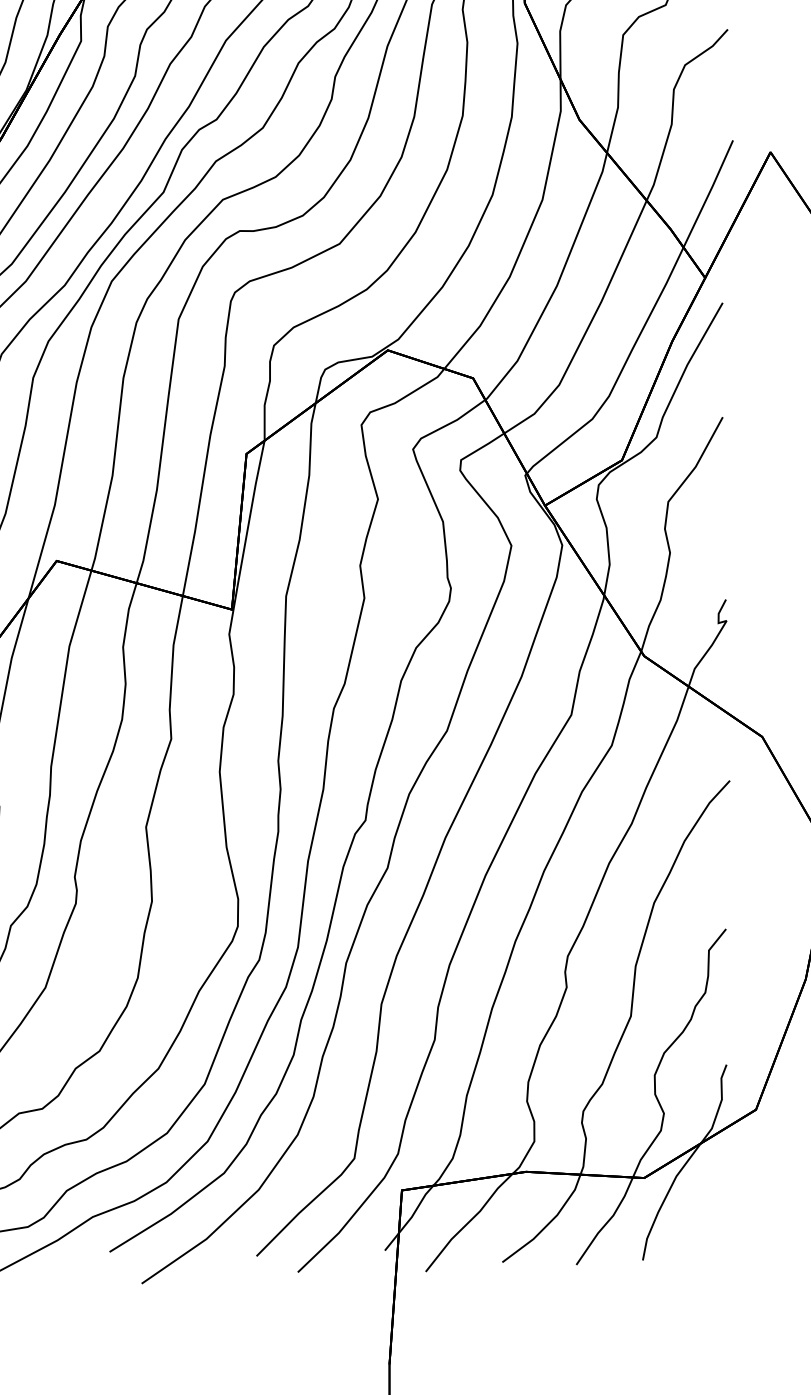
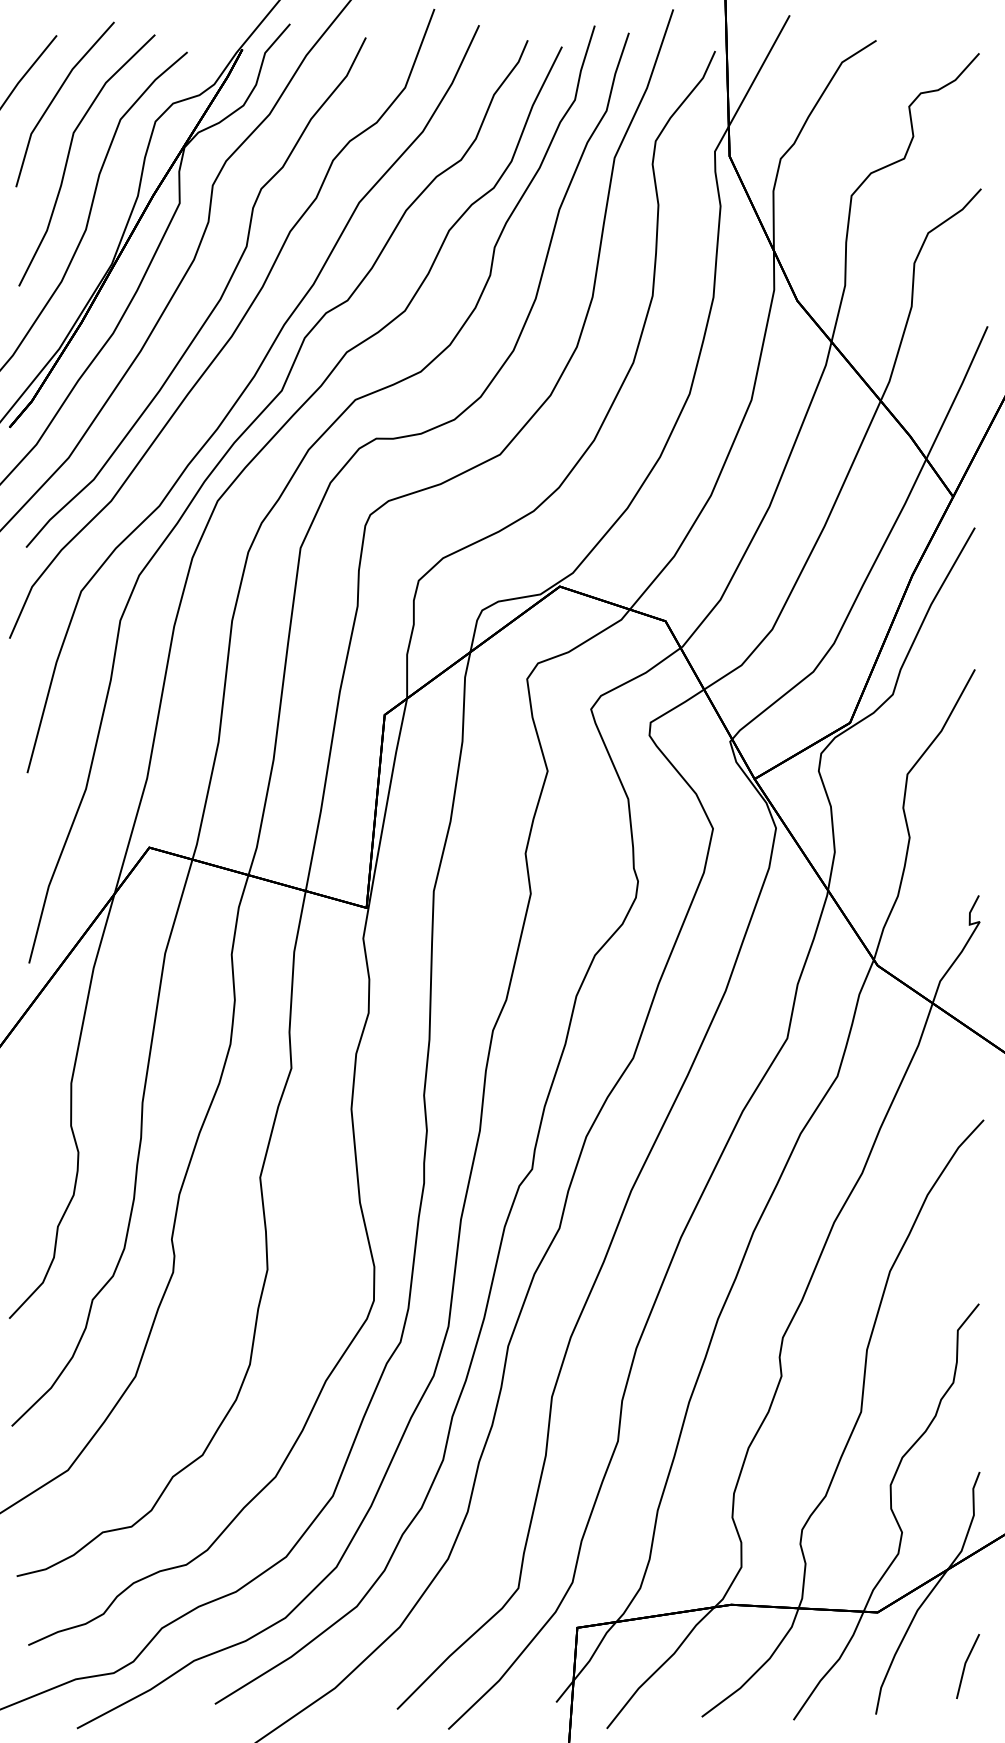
line: (715, 1221) -> (965, 1666), added

